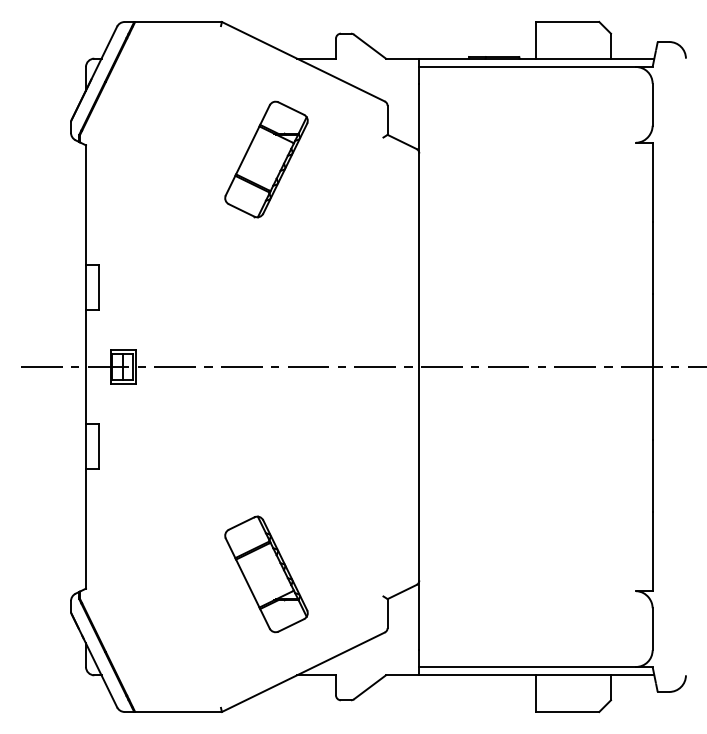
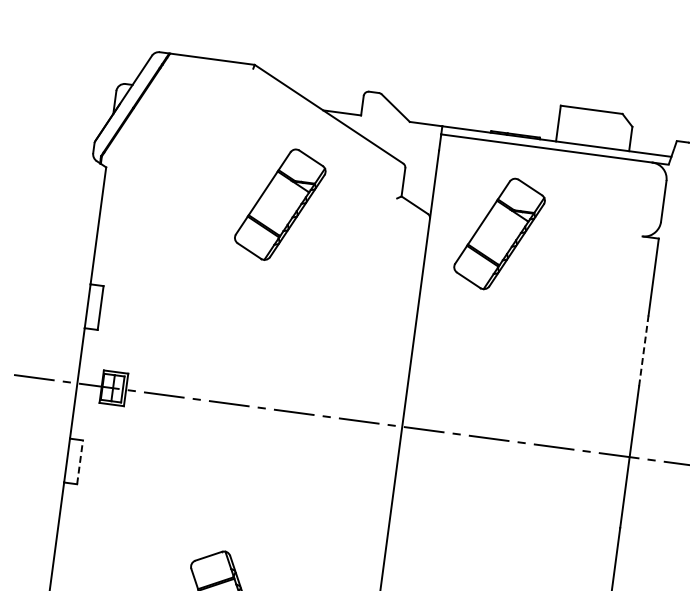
part: (491, 159) -> (499, 233), added
line: (652, 257) -> (643, 350), solid -> dashed
line: (99, 445) -> (80, 461), solid -> dashed

